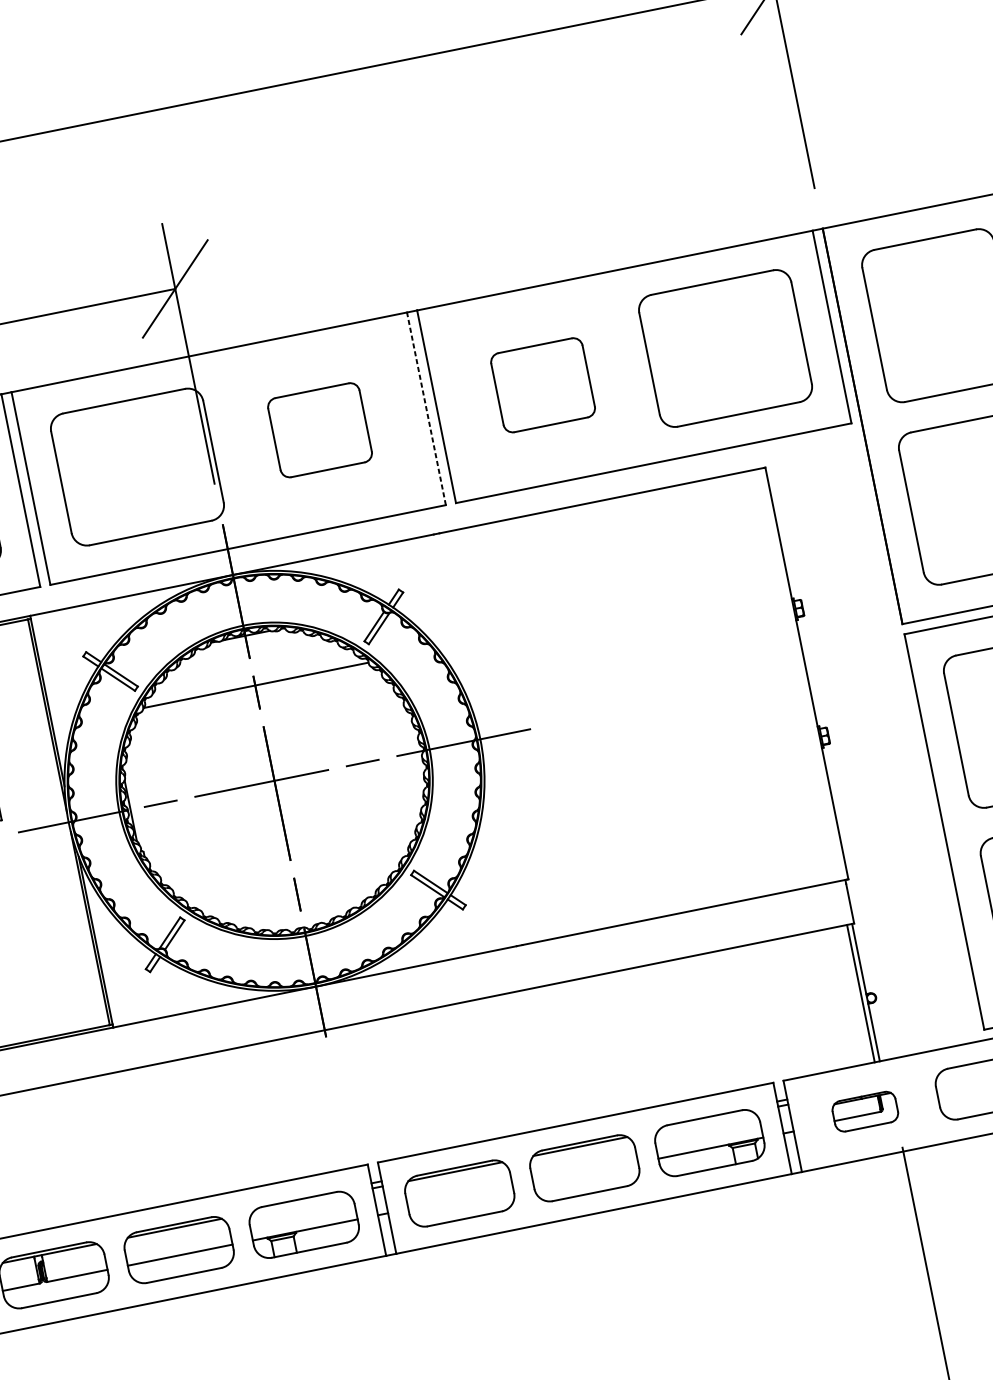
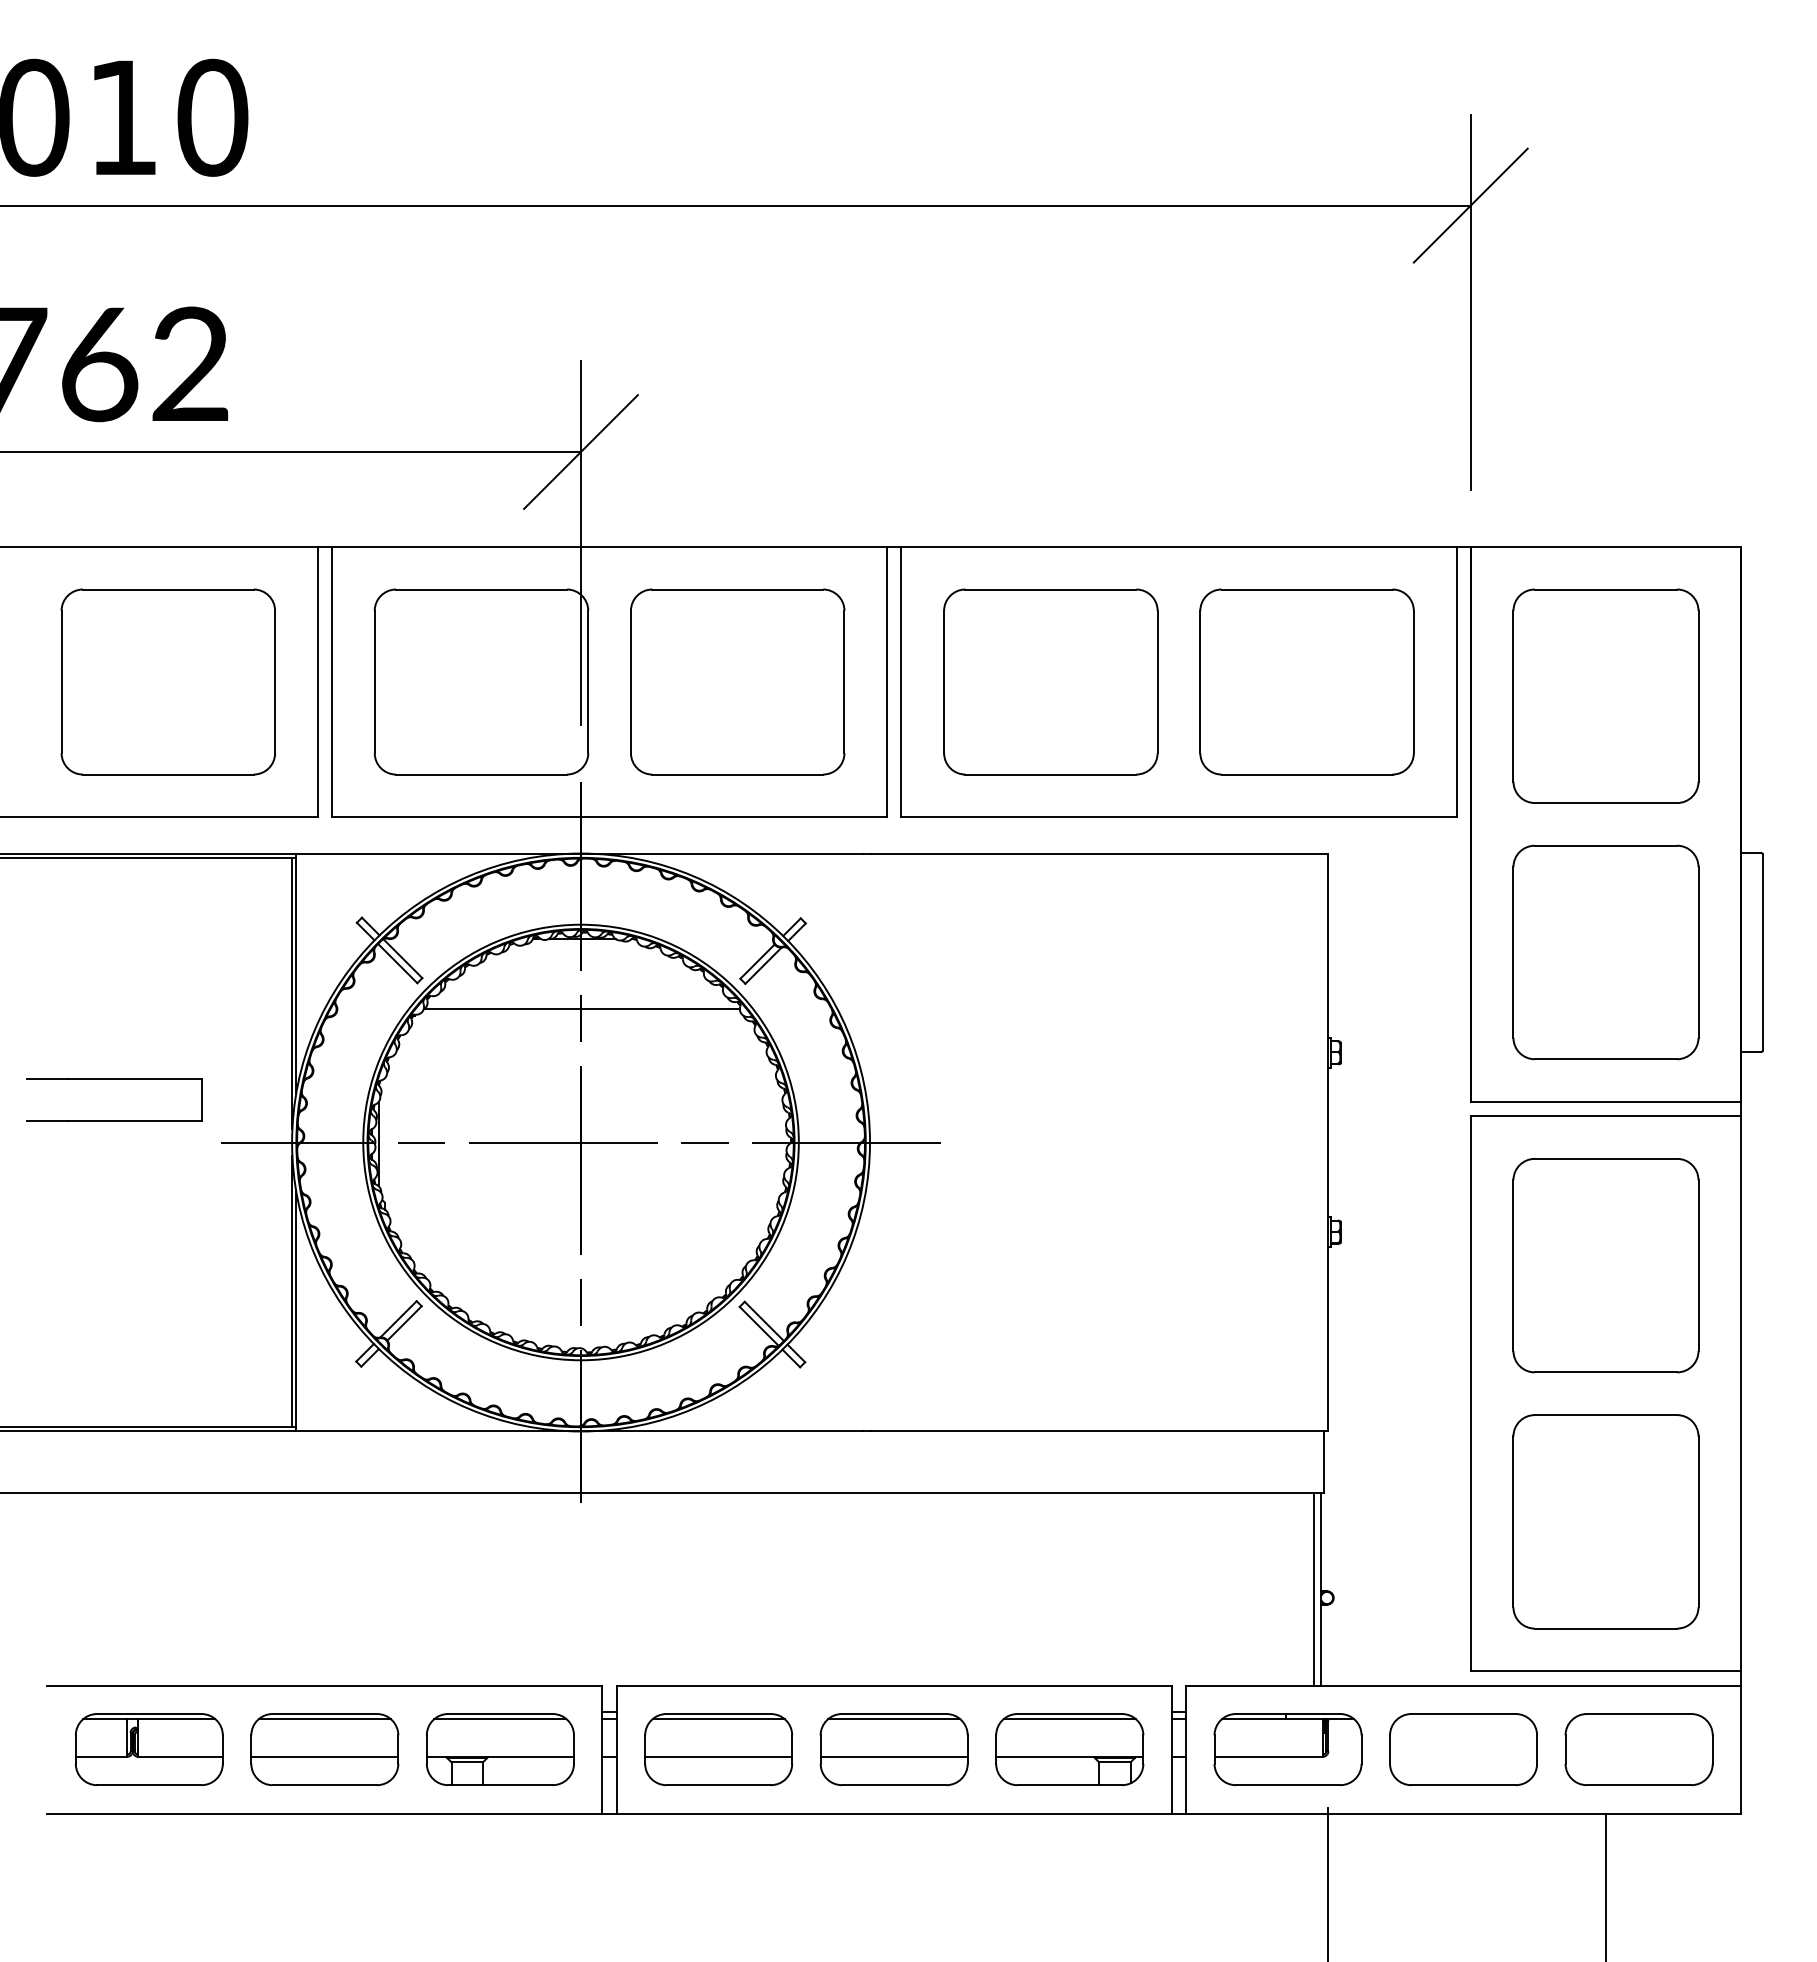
part: (542, 384) -> (1050, 681), size x1.67
line: (426, 408) -> (887, 681), dashed -> solid
part: (319, 429) -> (737, 681), size x1.67
part: (864, 1111) -> (1287, 1749), size x1.67
line: (705, 1121) -> (1069, 1719), added
line: (585, 1173) -> (893, 1756), added
line: (460, 1198) -> (718, 1756), added
line: (300, 1203) -> (500, 1719), added

